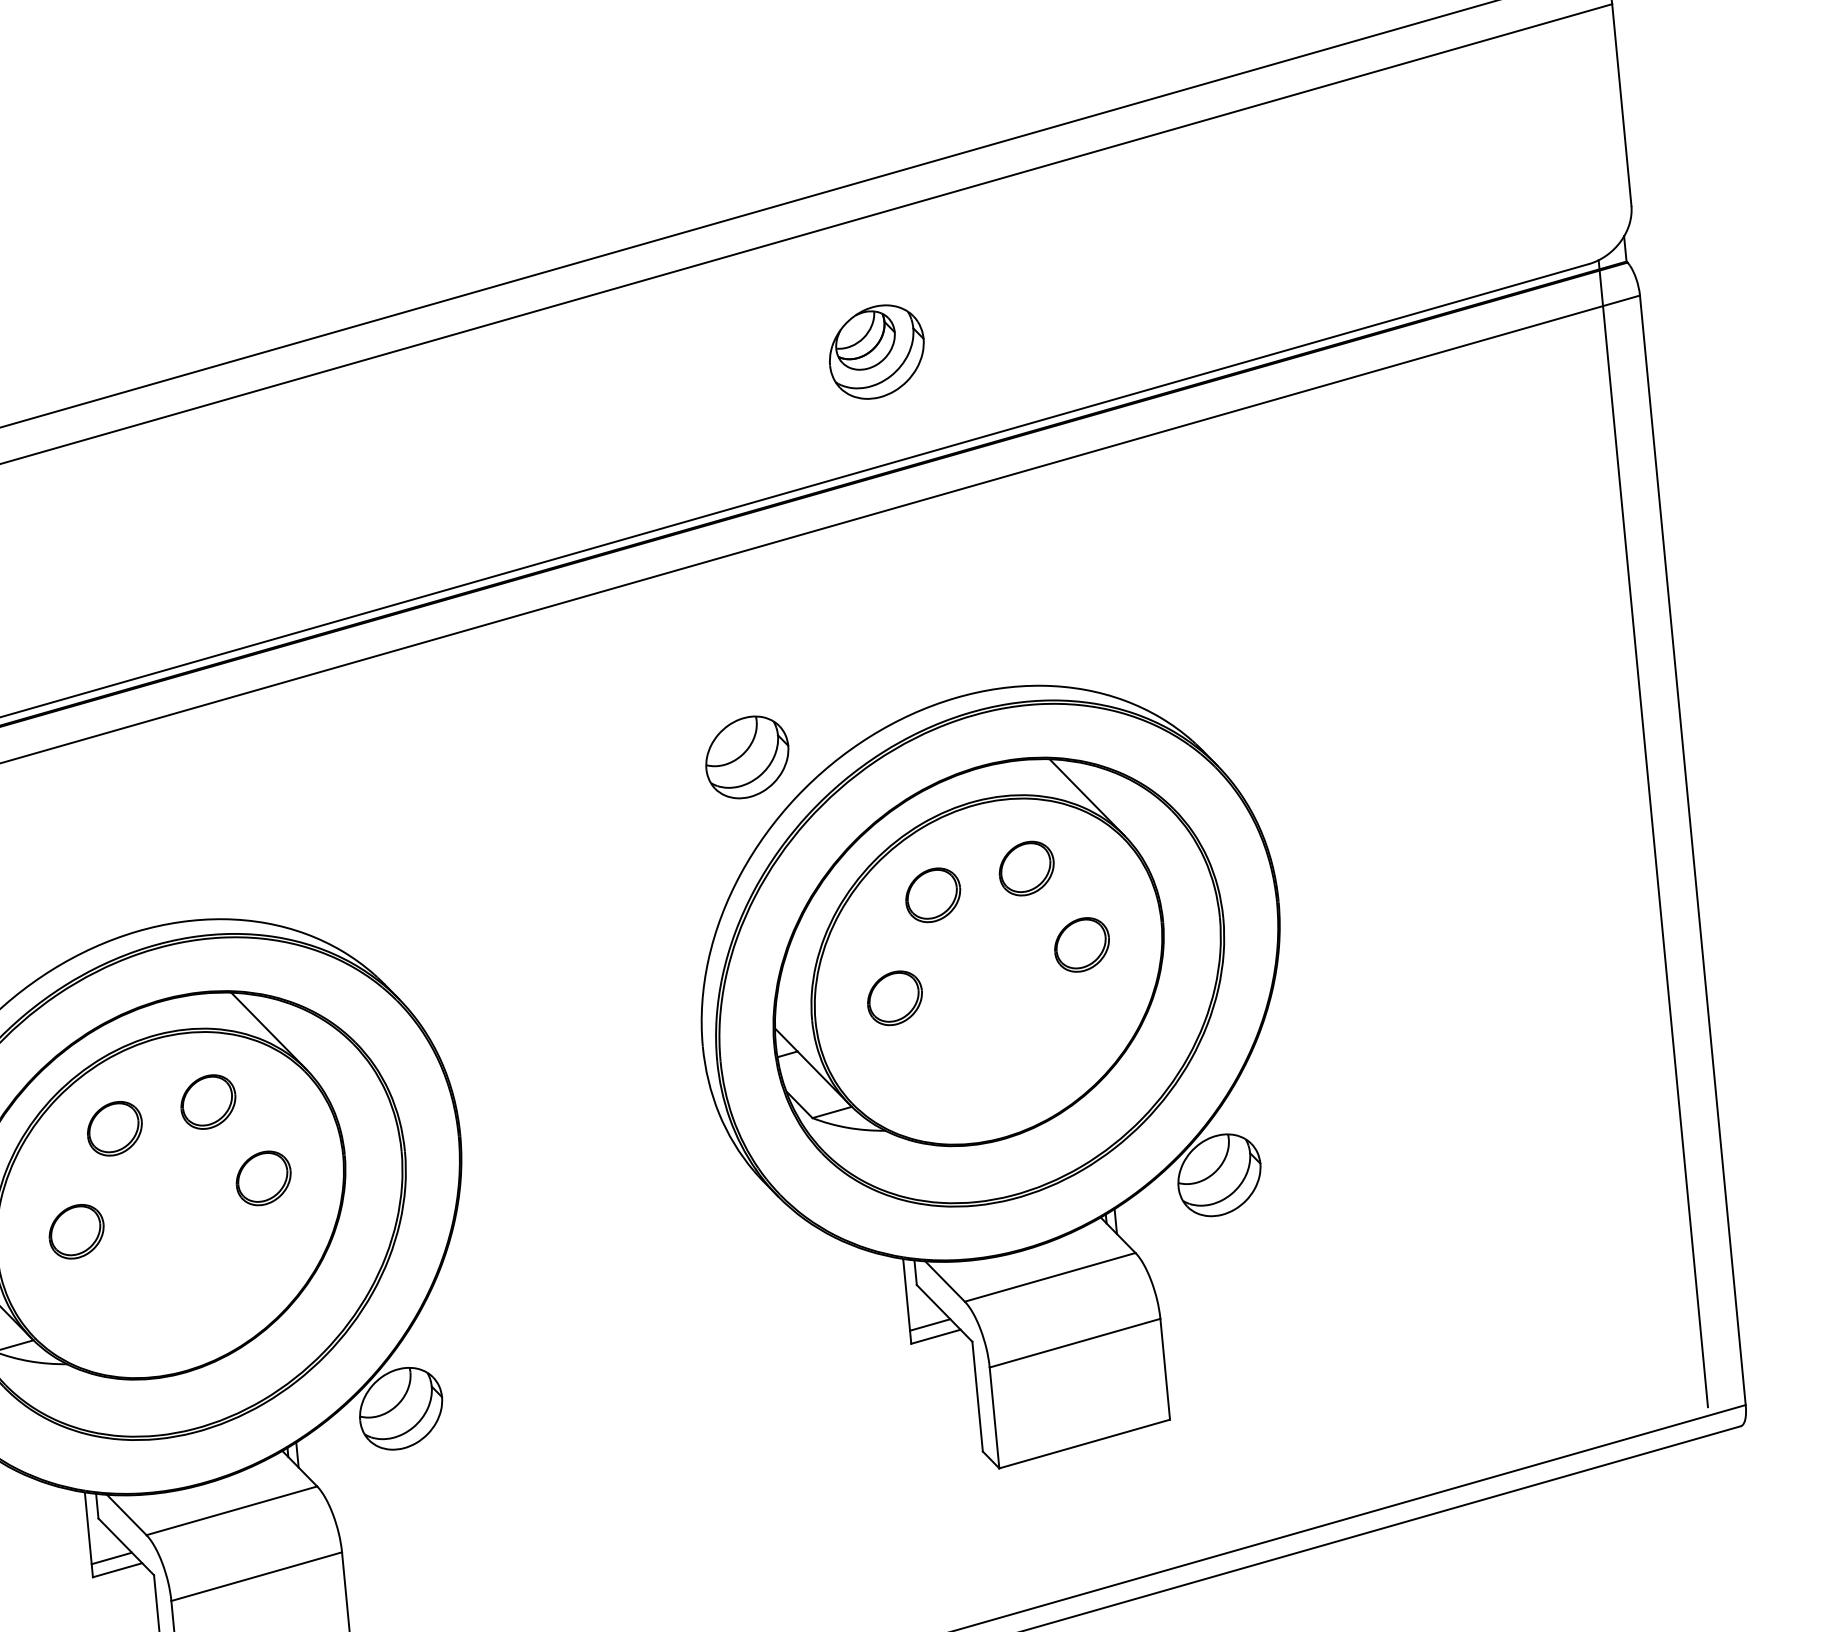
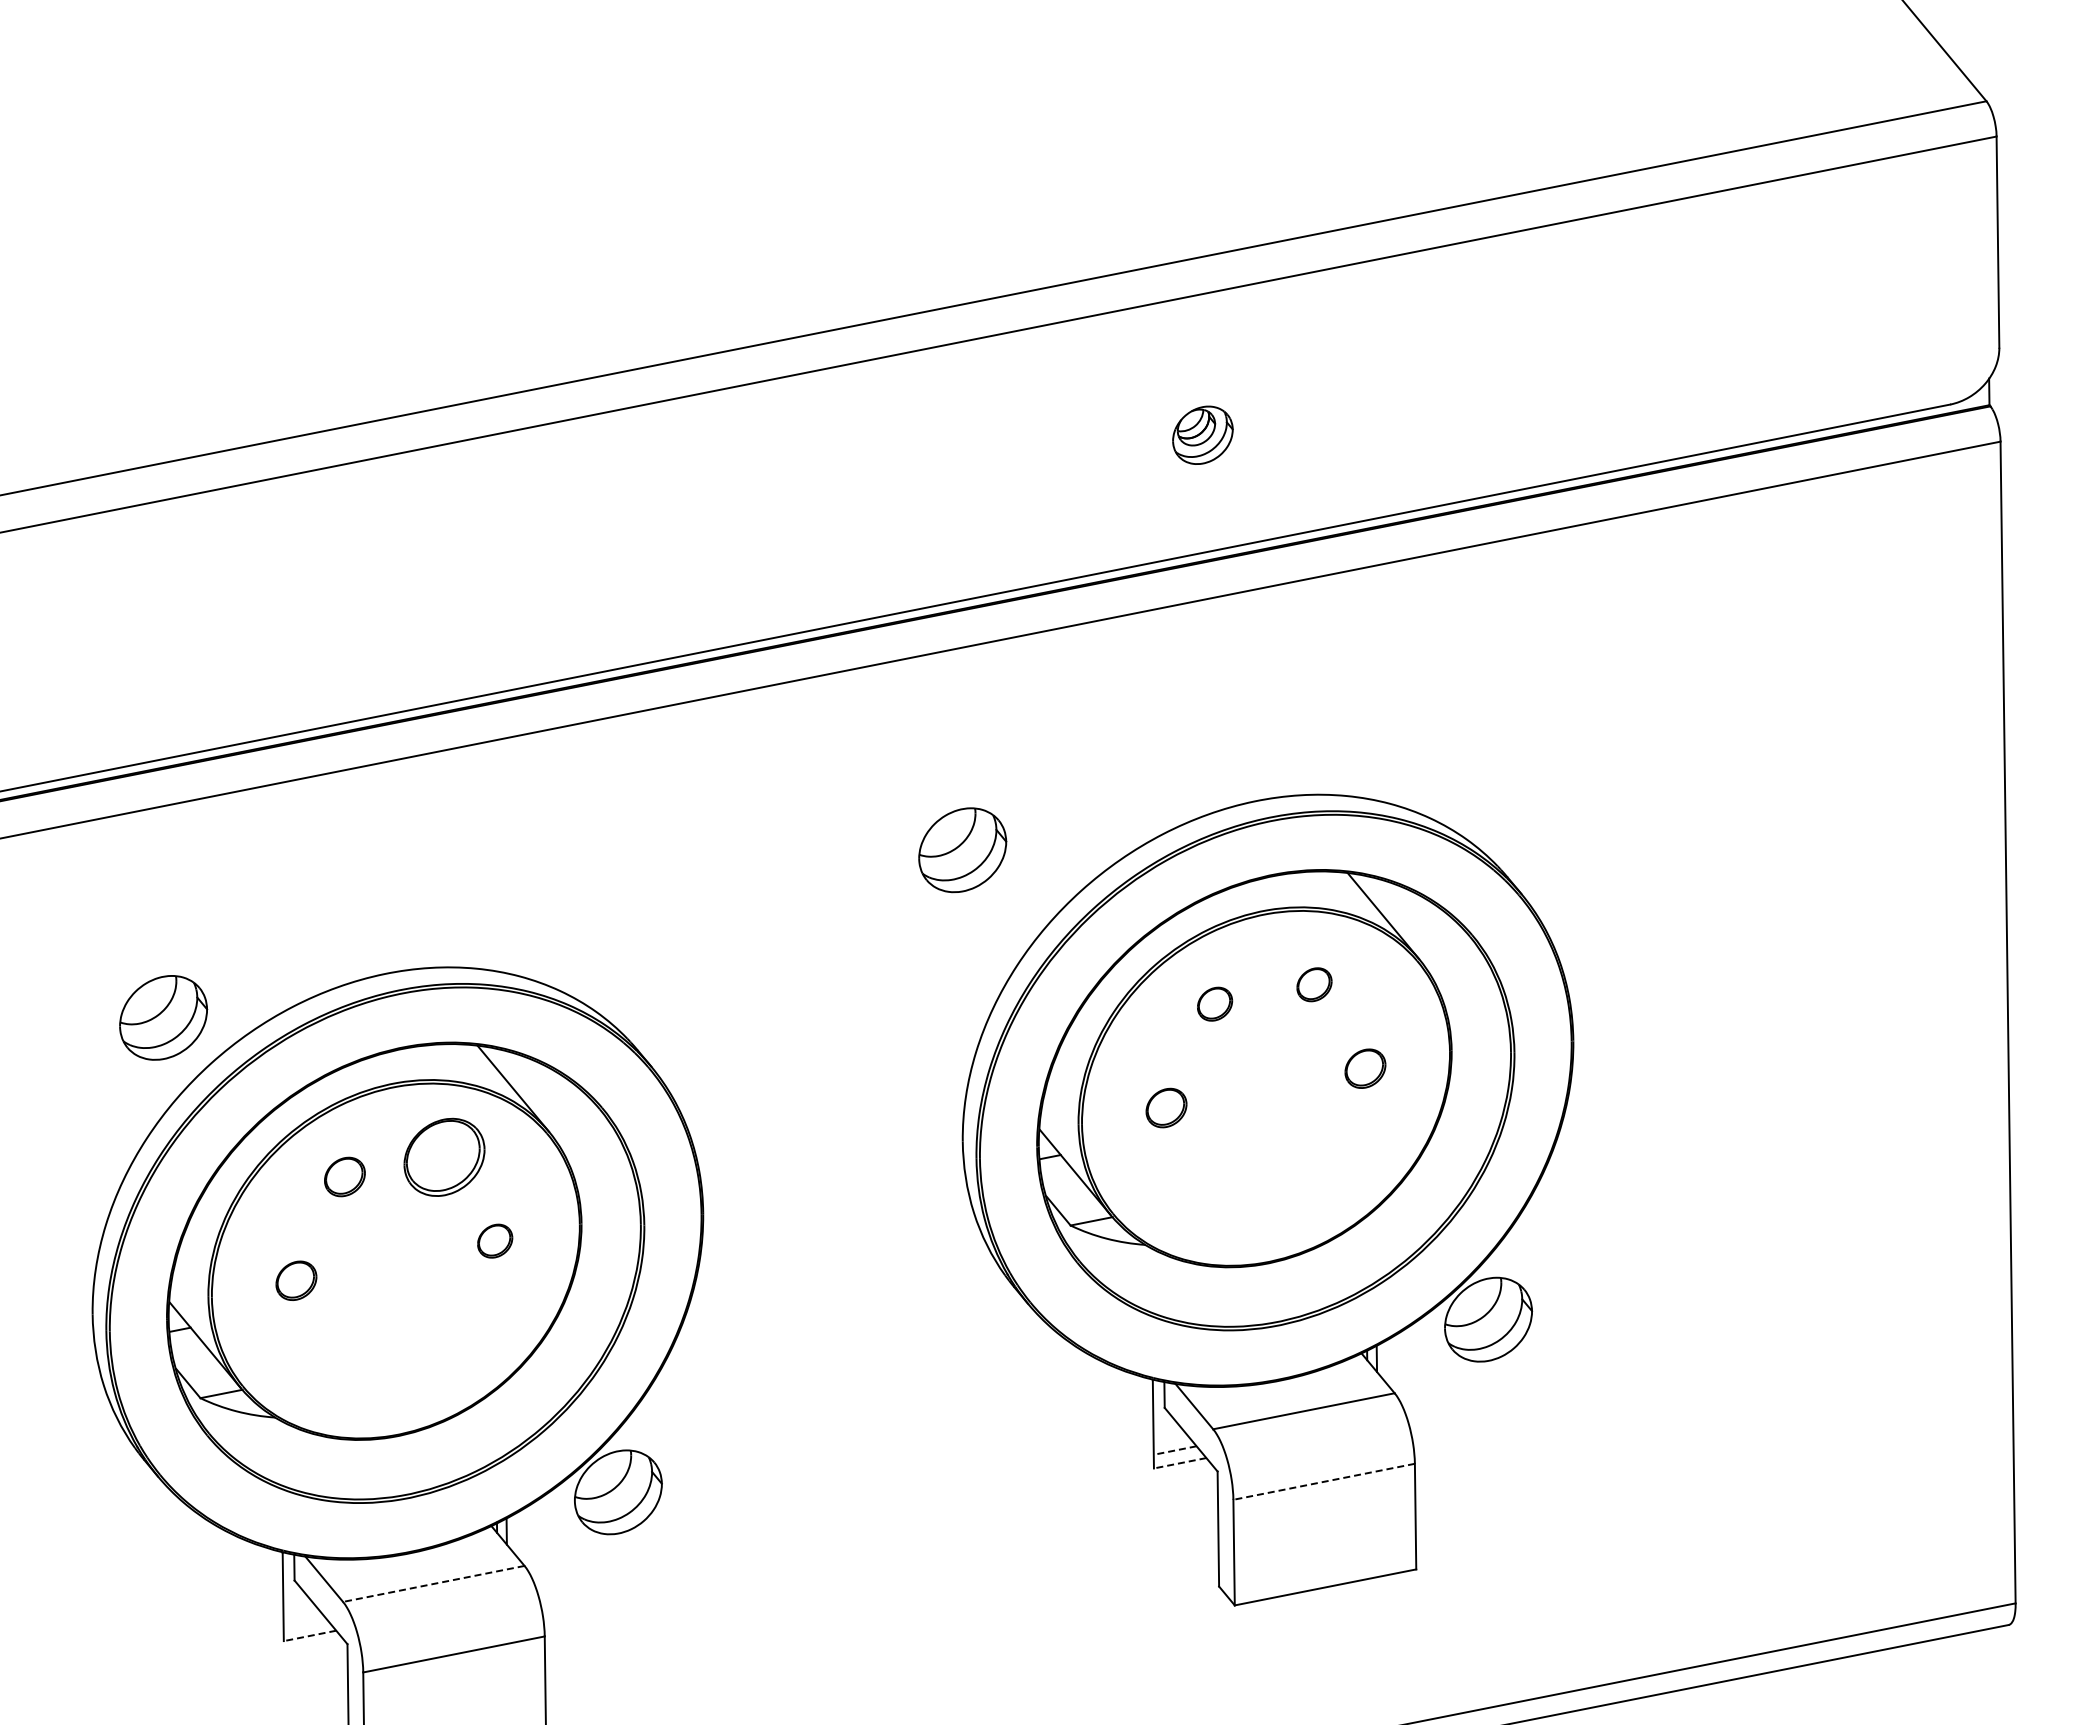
part: (876, 352) -> (1202, 435), size x0.6
part: (747, 757) -> (962, 850), moved
line: (1653, 833) -> (1968, 1001), removed
part: (1026, 868) -> (1314, 984), size x0.6
part: (932, 894) -> (1214, 1003), size x0.6
part: (1082, 944) -> (1365, 1068), size x0.7
part: (894, 997) -> (1166, 1107), size x0.7
part: (207, 1101) -> (443, 1156), size x1.4
part: (114, 1128) -> (344, 1176), size x0.7
part: (262, 1177) -> (494, 1240), size x0.6
part: (76, 1231) -> (296, 1280), size x0.7
line: (930, 1324) -> (1175, 1450), solid -> dashed
line: (936, 1336) -> (1180, 1463), solid -> dashed
line: (1075, 1342) -> (1324, 1481), solid -> dashed
line: (231, 1510) -> (433, 1583), solid -> dashed
line: (111, 1557) -> (304, 1622), removed
line: (118, 1569) -> (310, 1635), solid -> dashed

